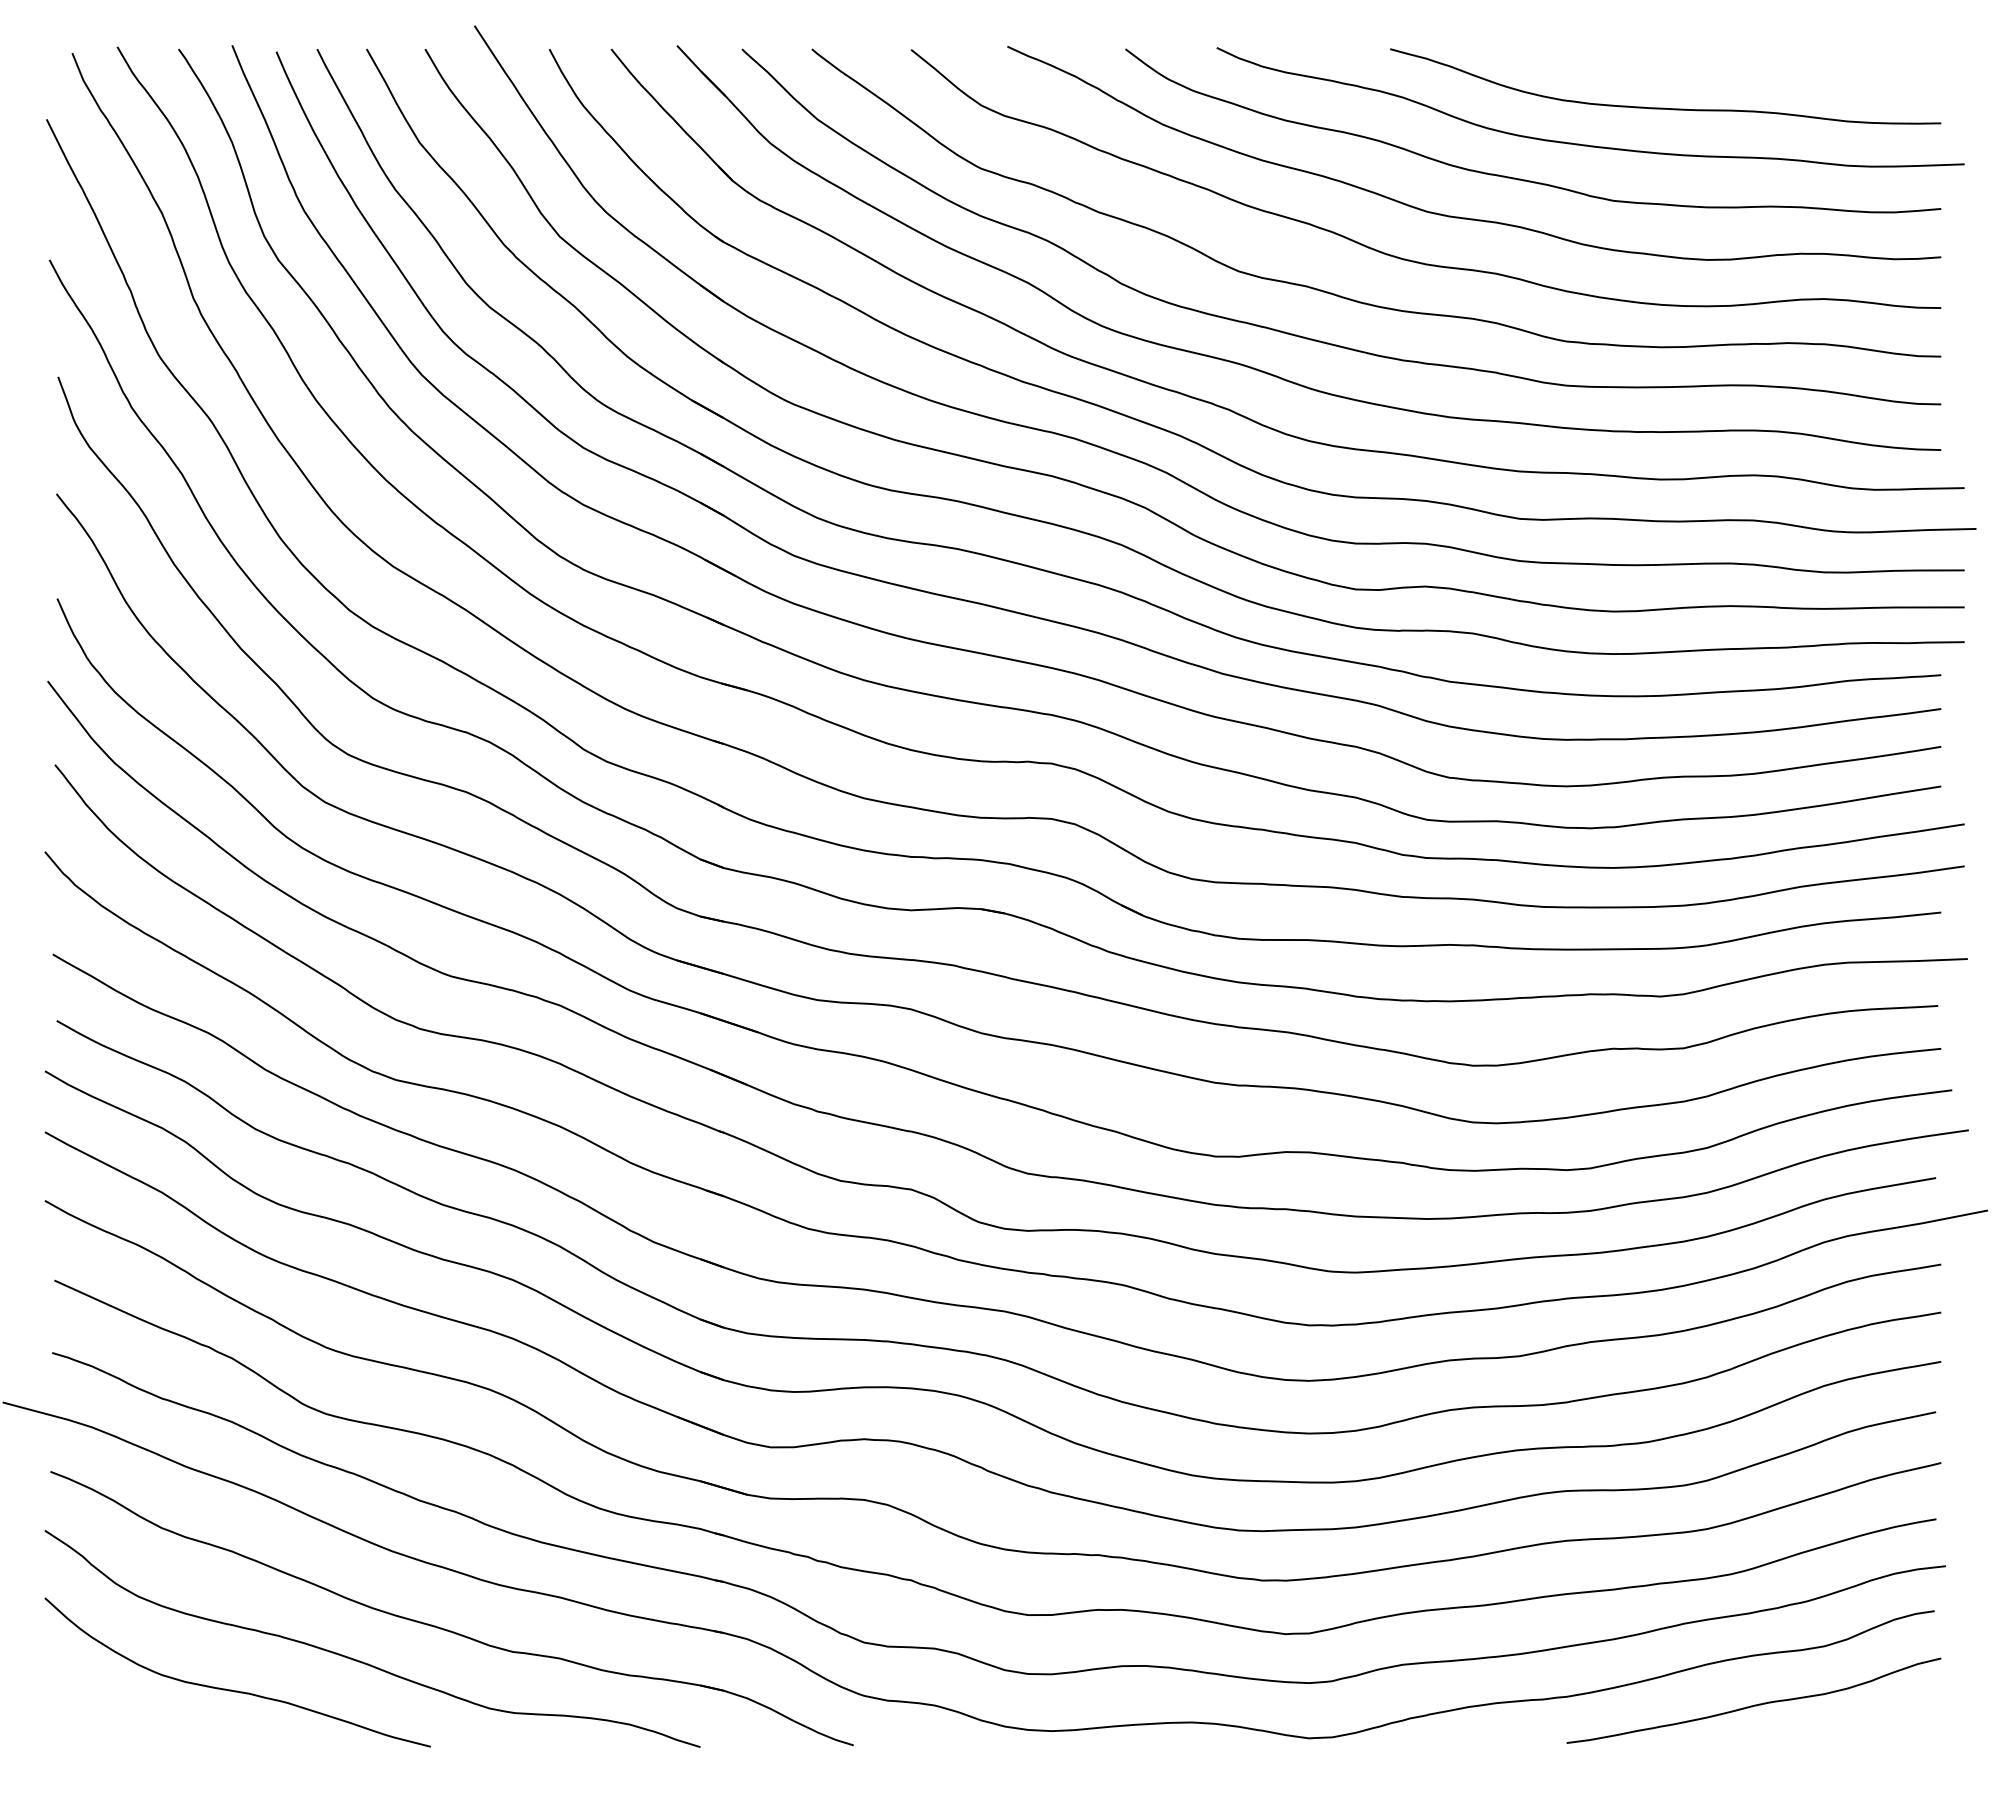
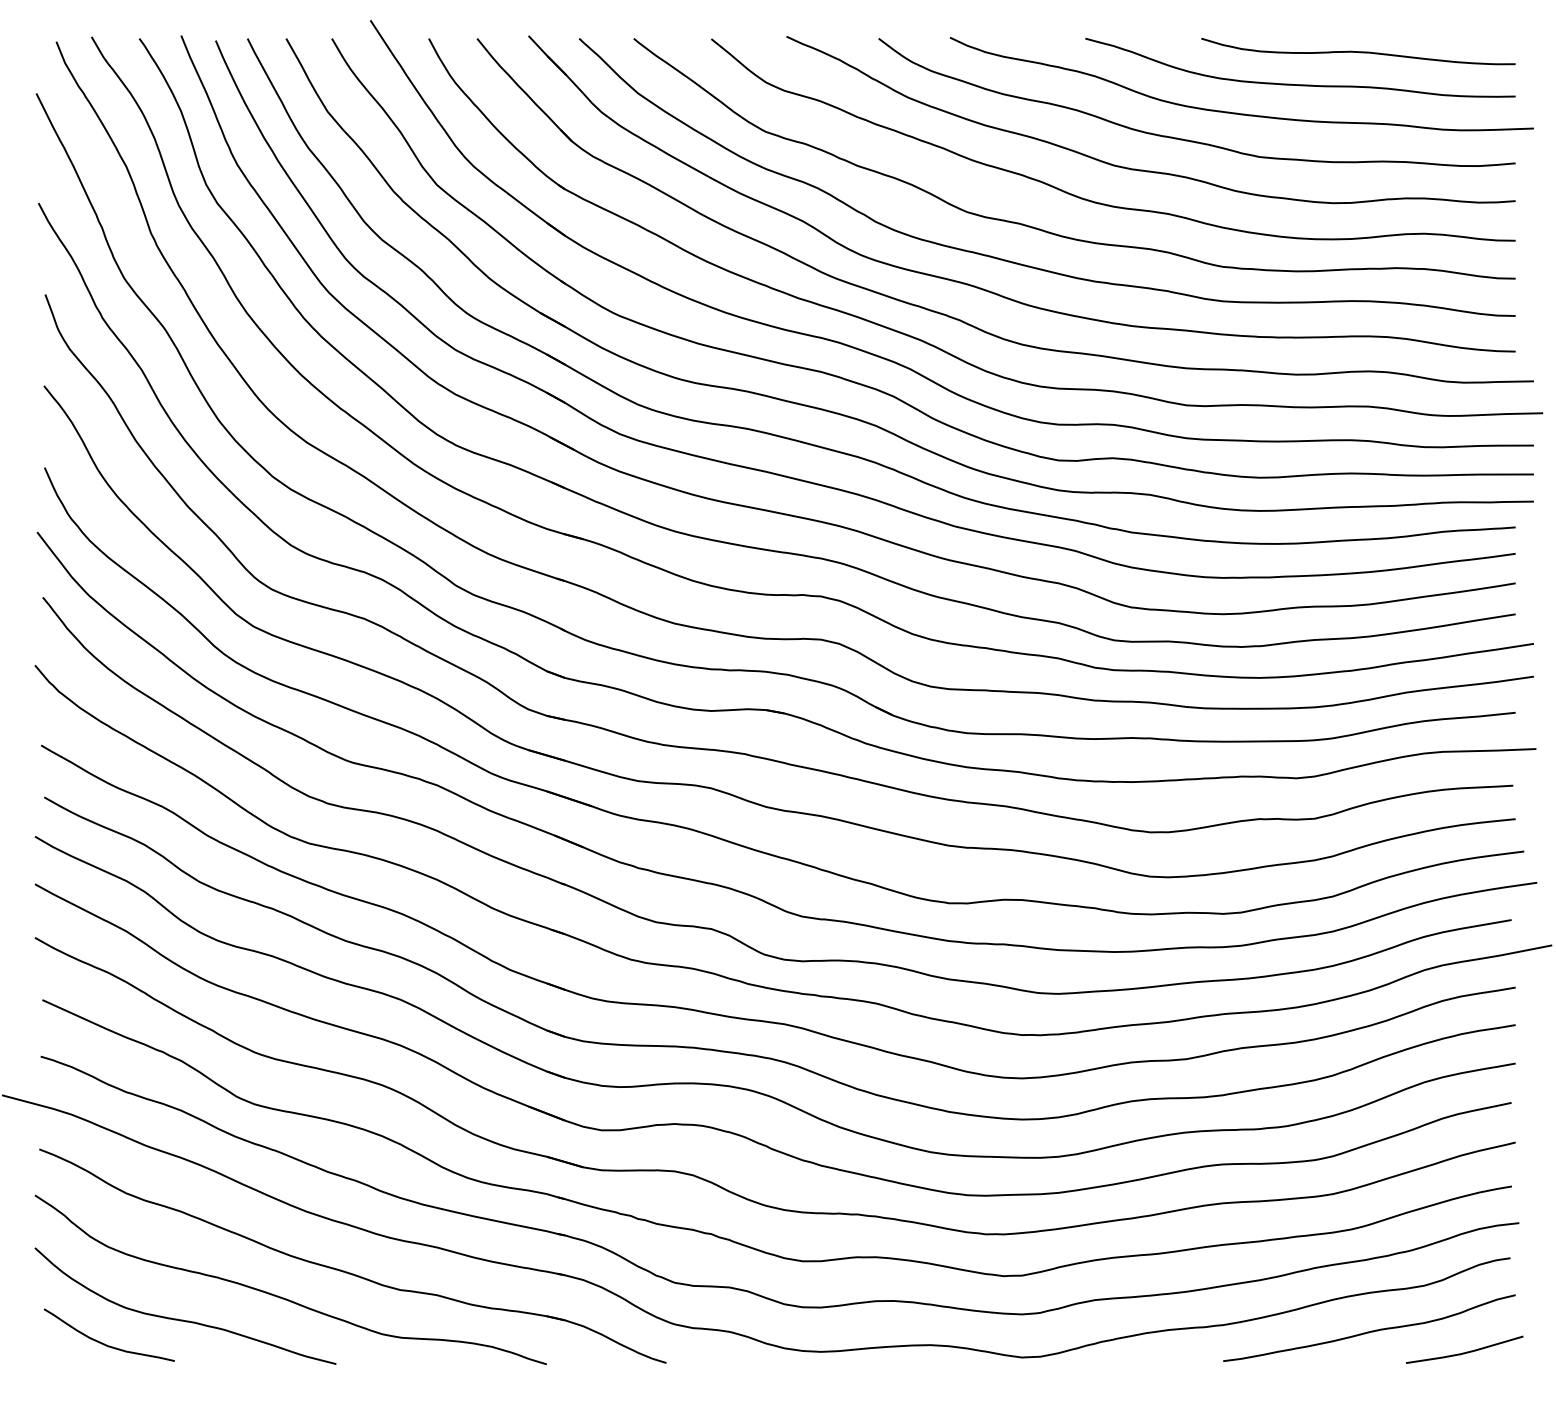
curve: (1739, 65) -> (1358, 51), added
curve: (136, 1721) -> (106, 1344), added
curve: (1876, 1731) -> (1465, 1352), added

